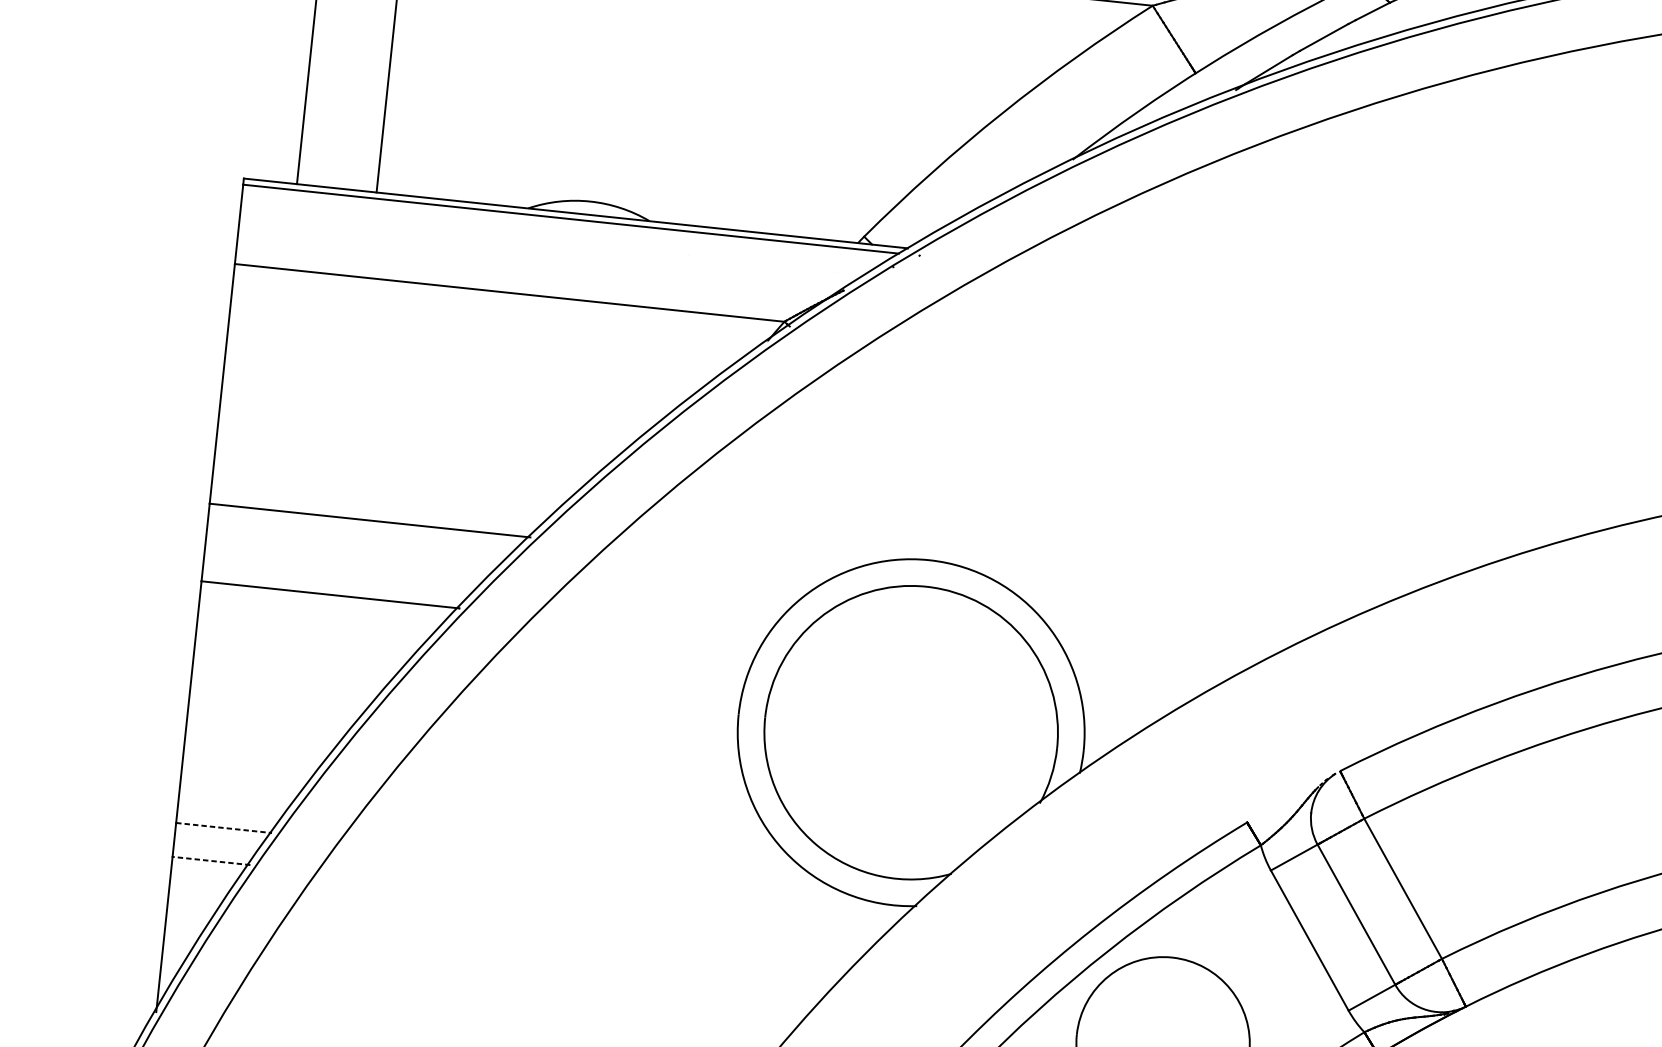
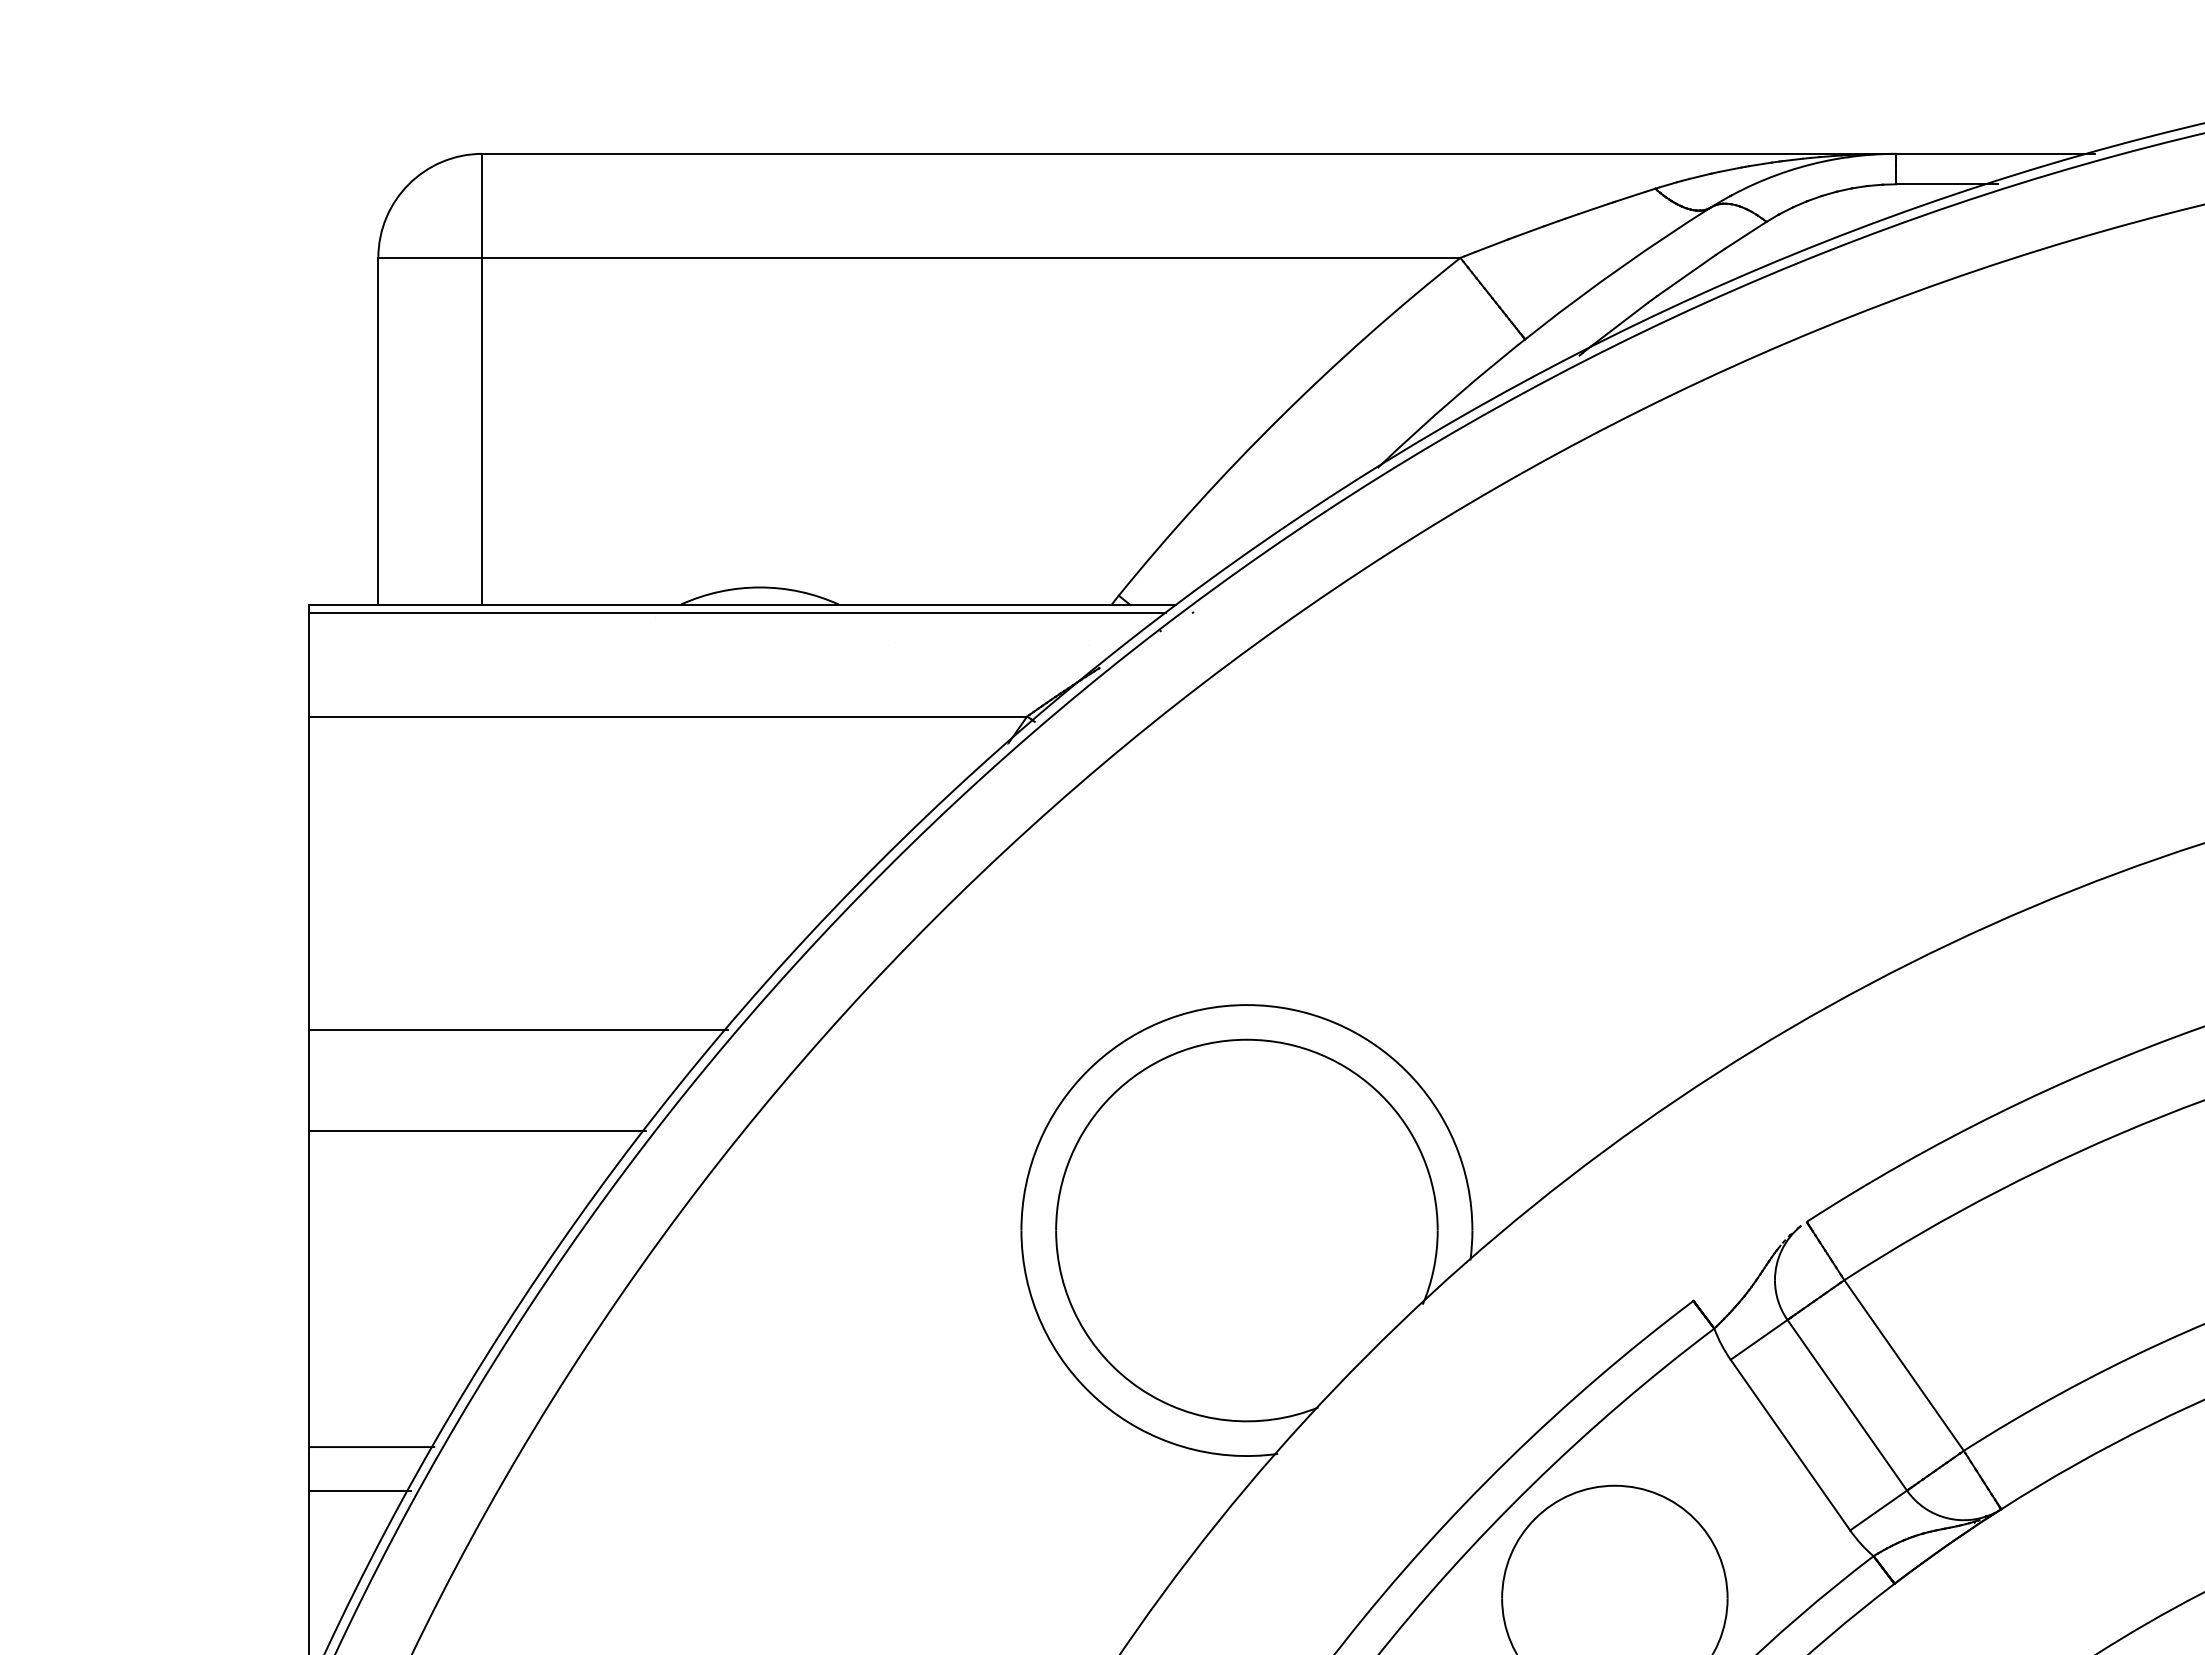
line: (223, 828) -> (371, 1447), dashed -> solid
line: (211, 861) -> (359, 1491), dashed -> solid

